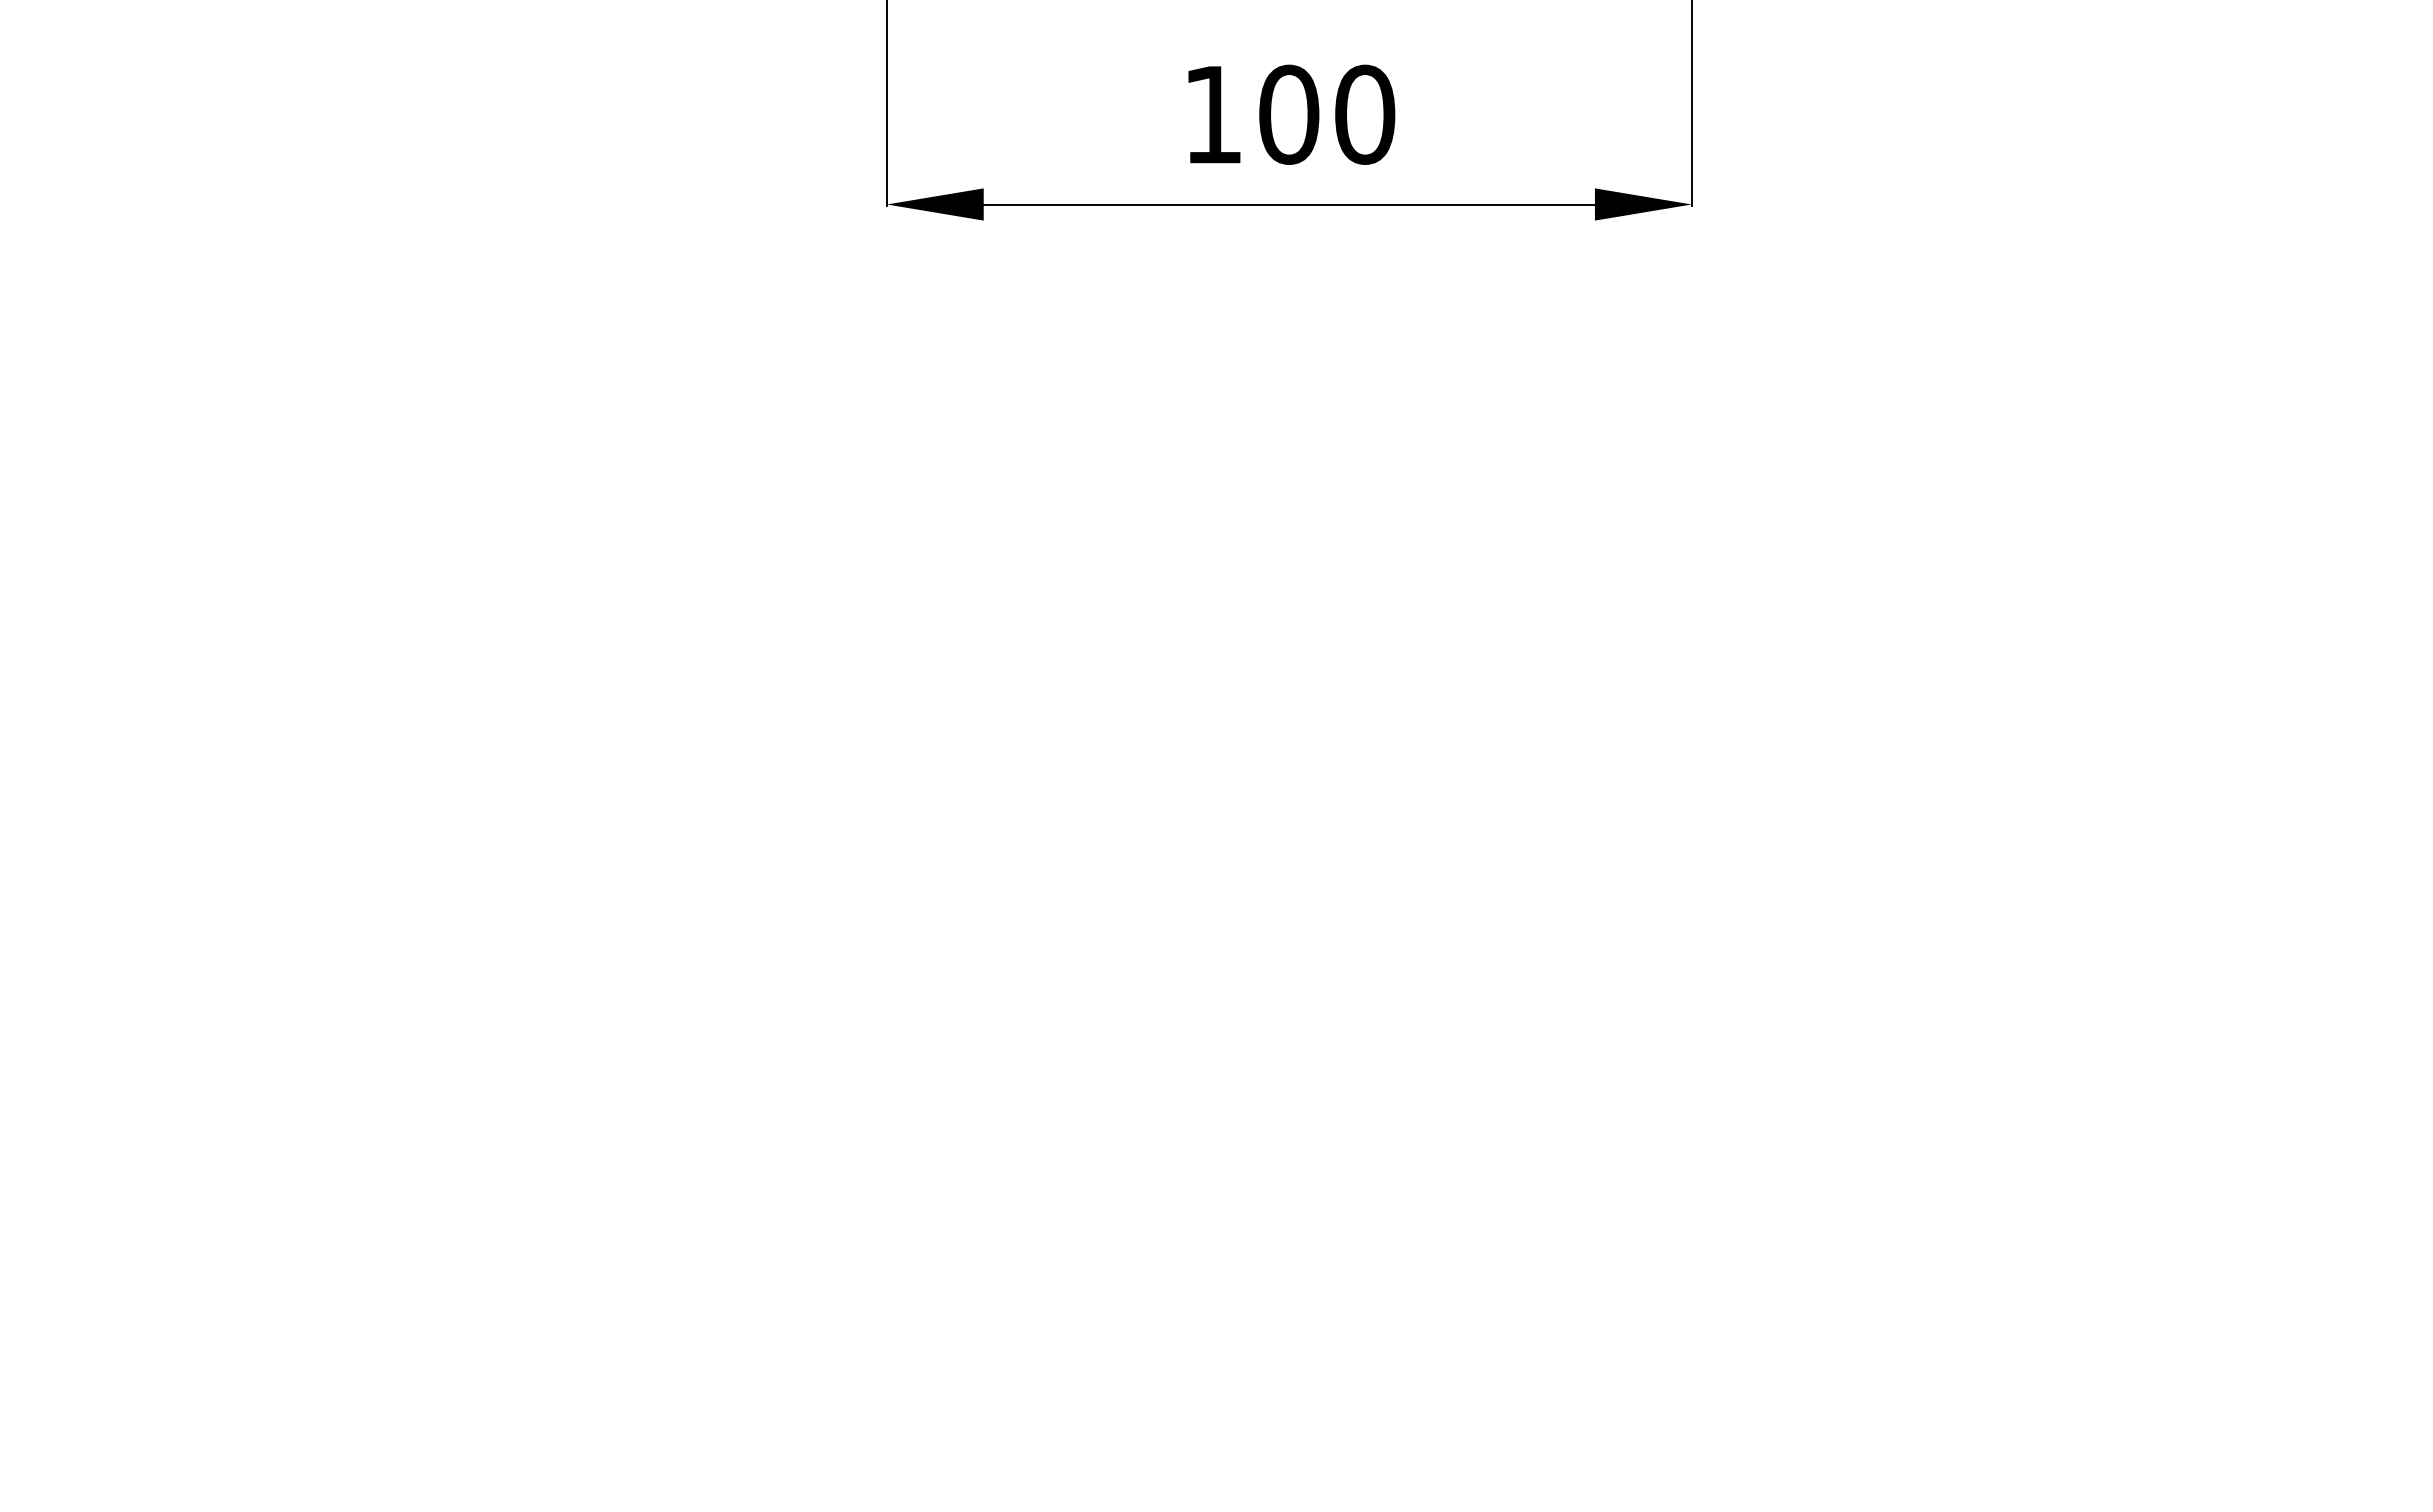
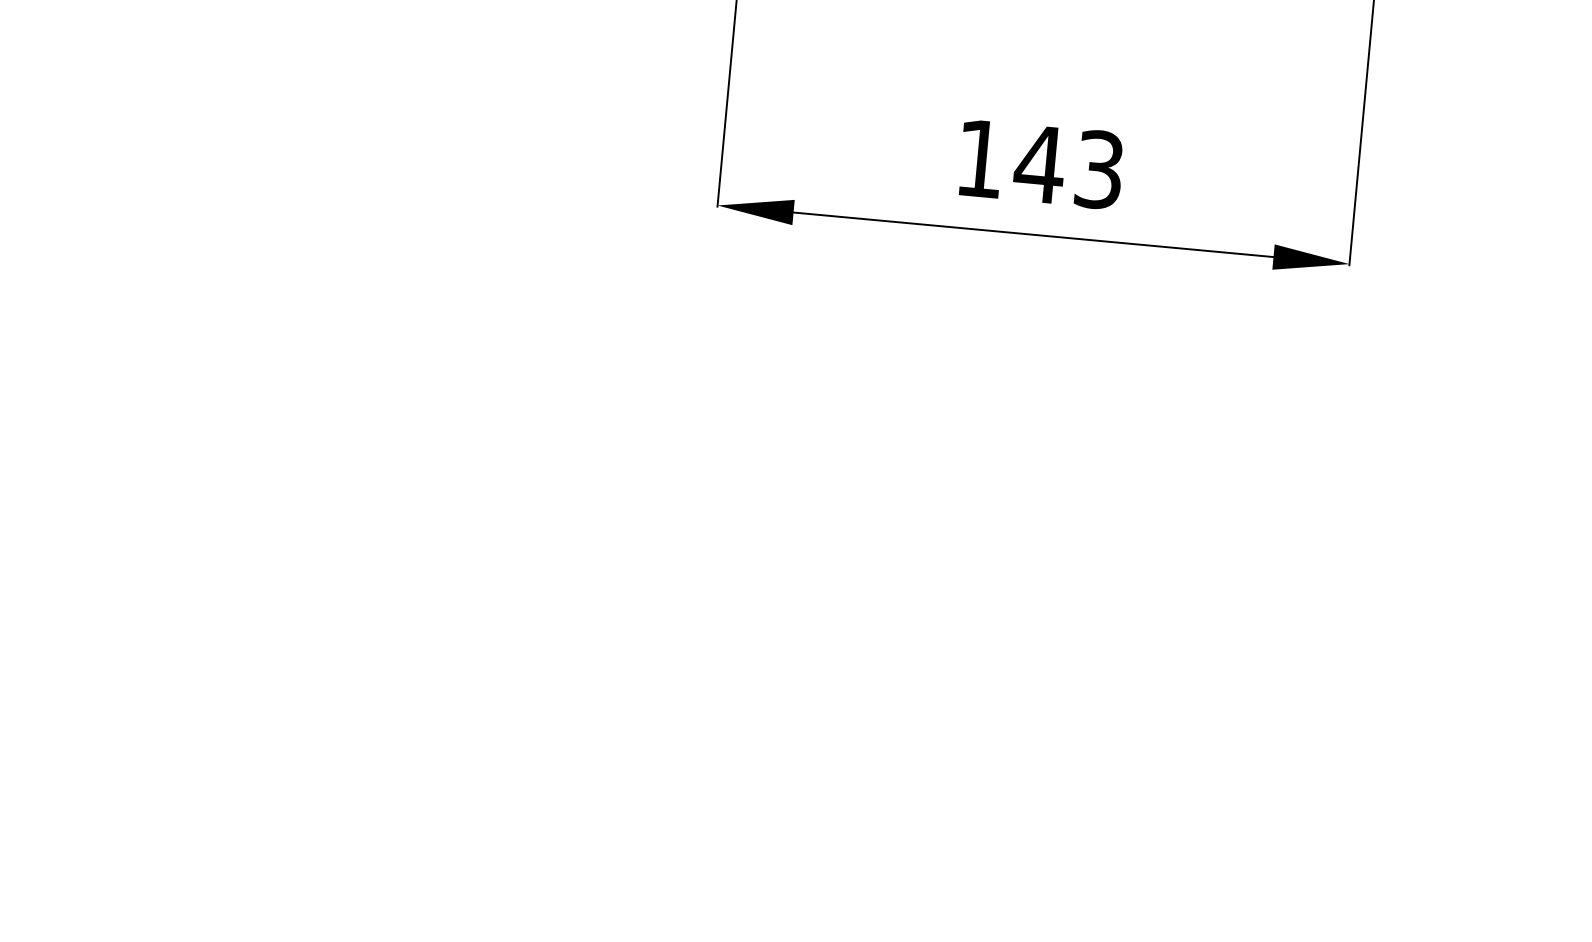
text: (1326, 114) -> (1069, 166), 100 -> 143

